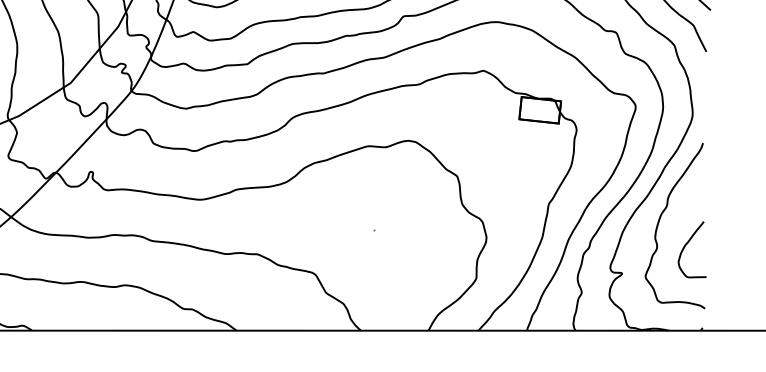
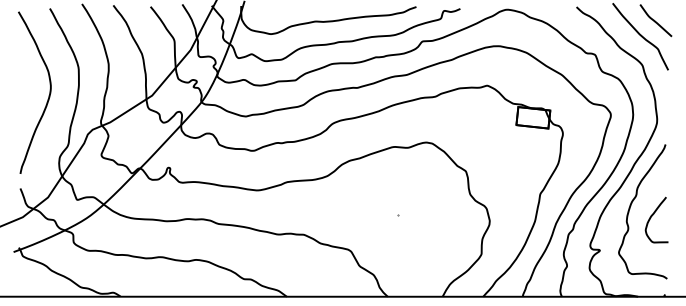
curve: (688, 244) -> (653, 215), moved

